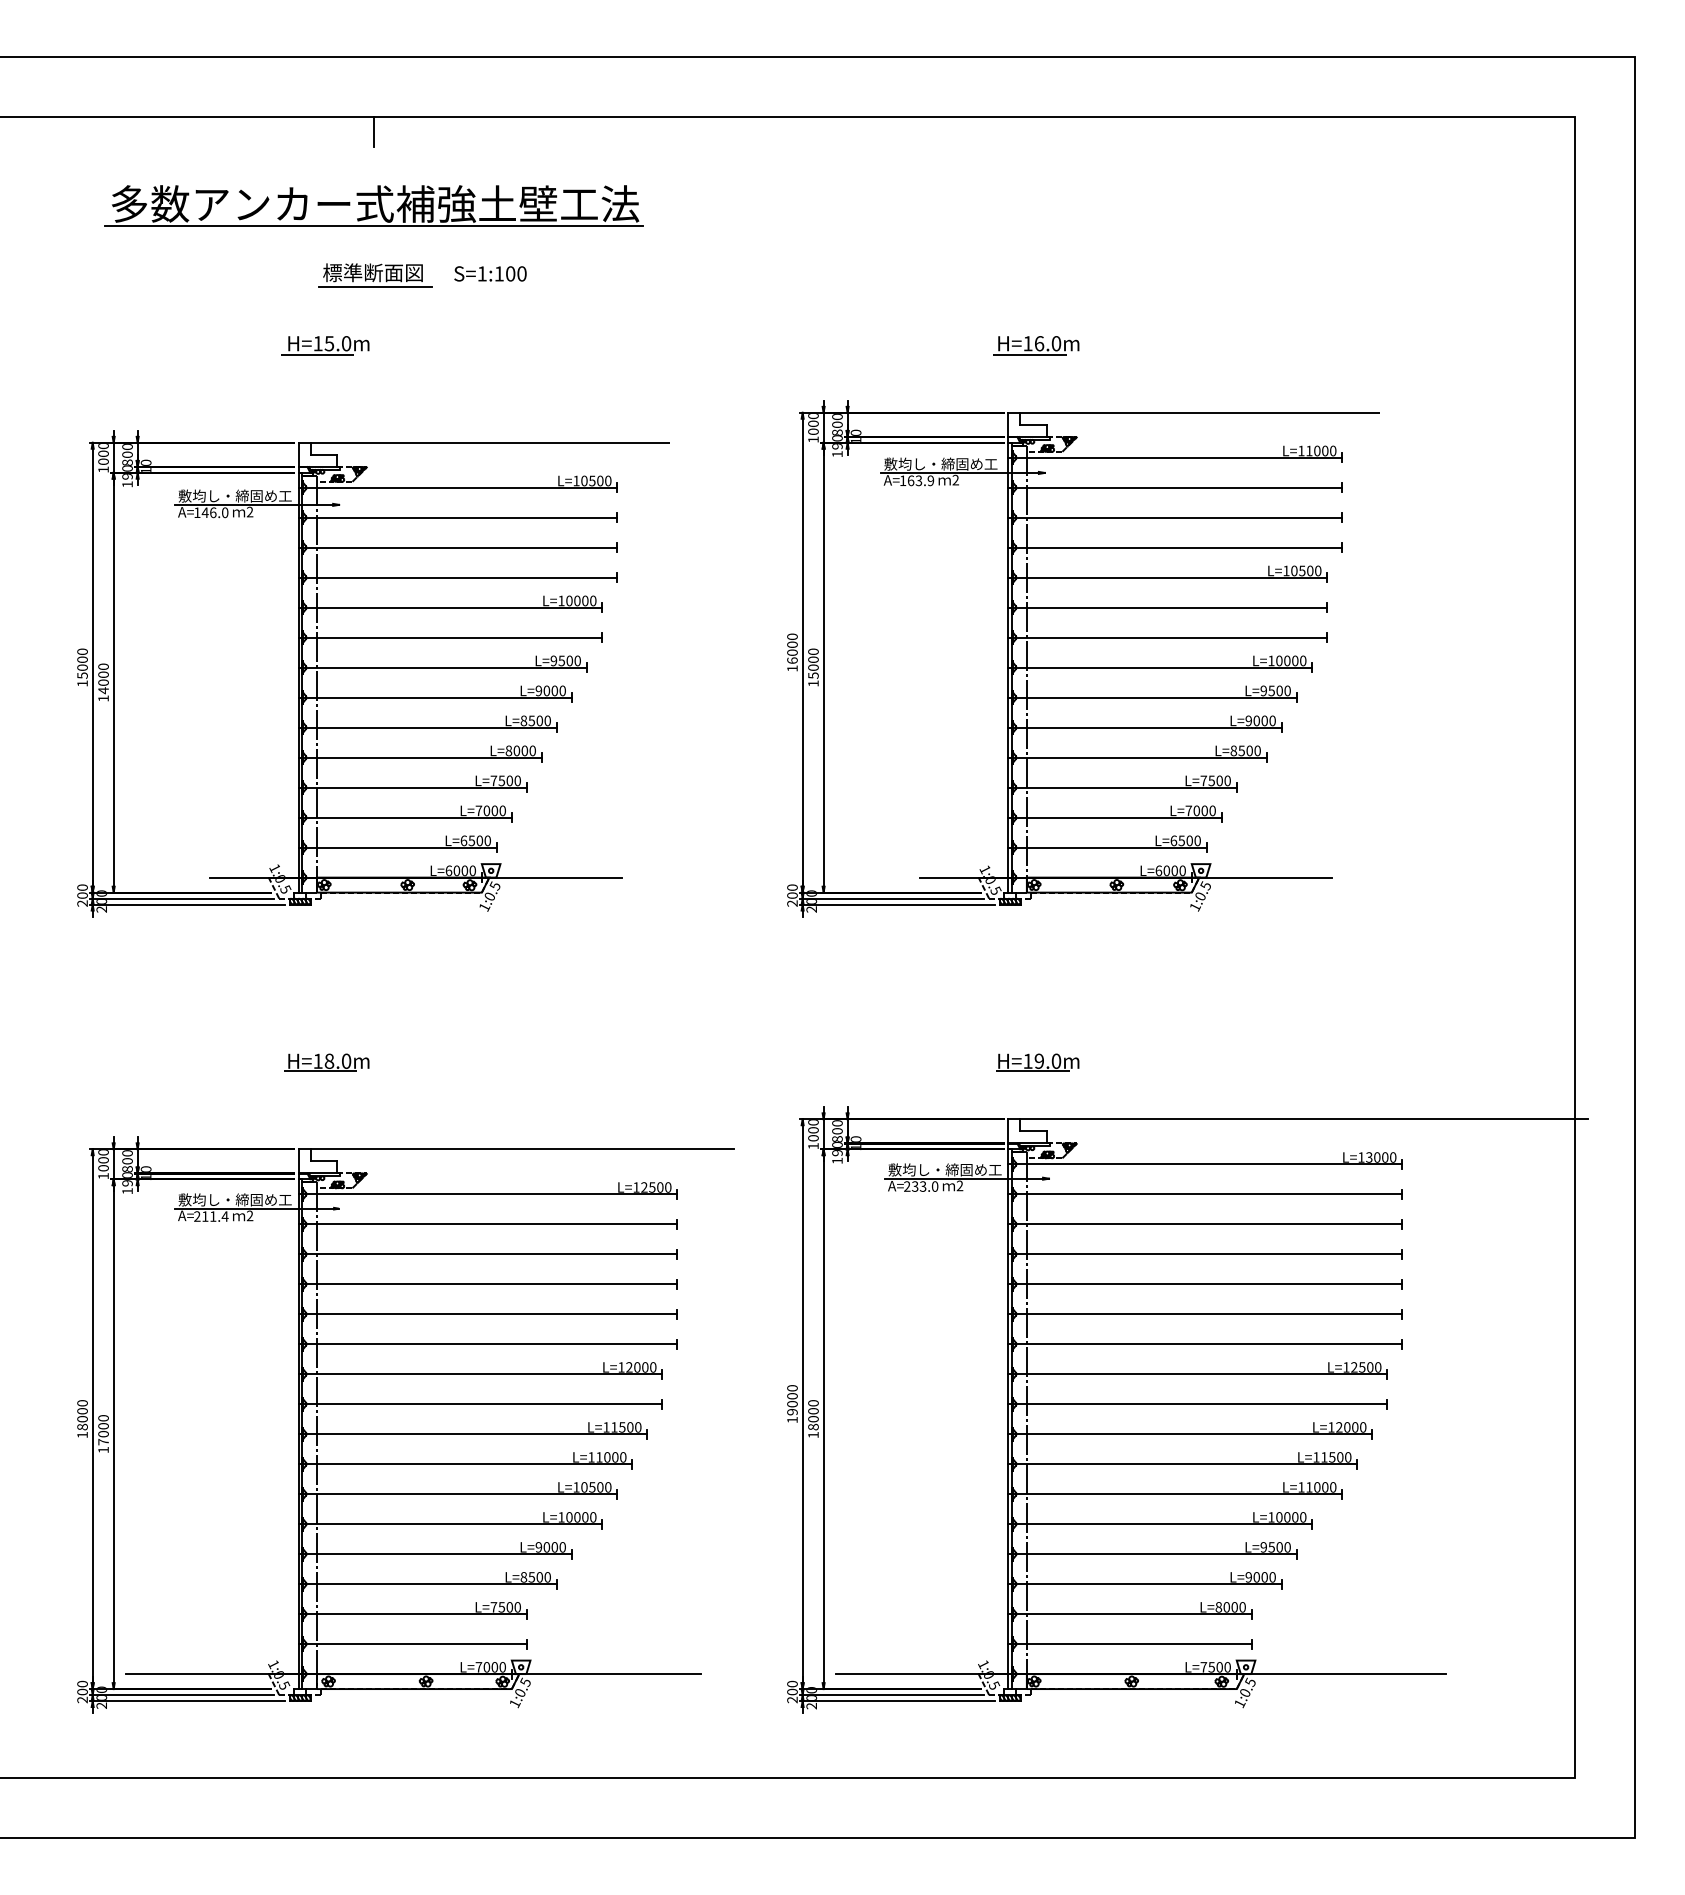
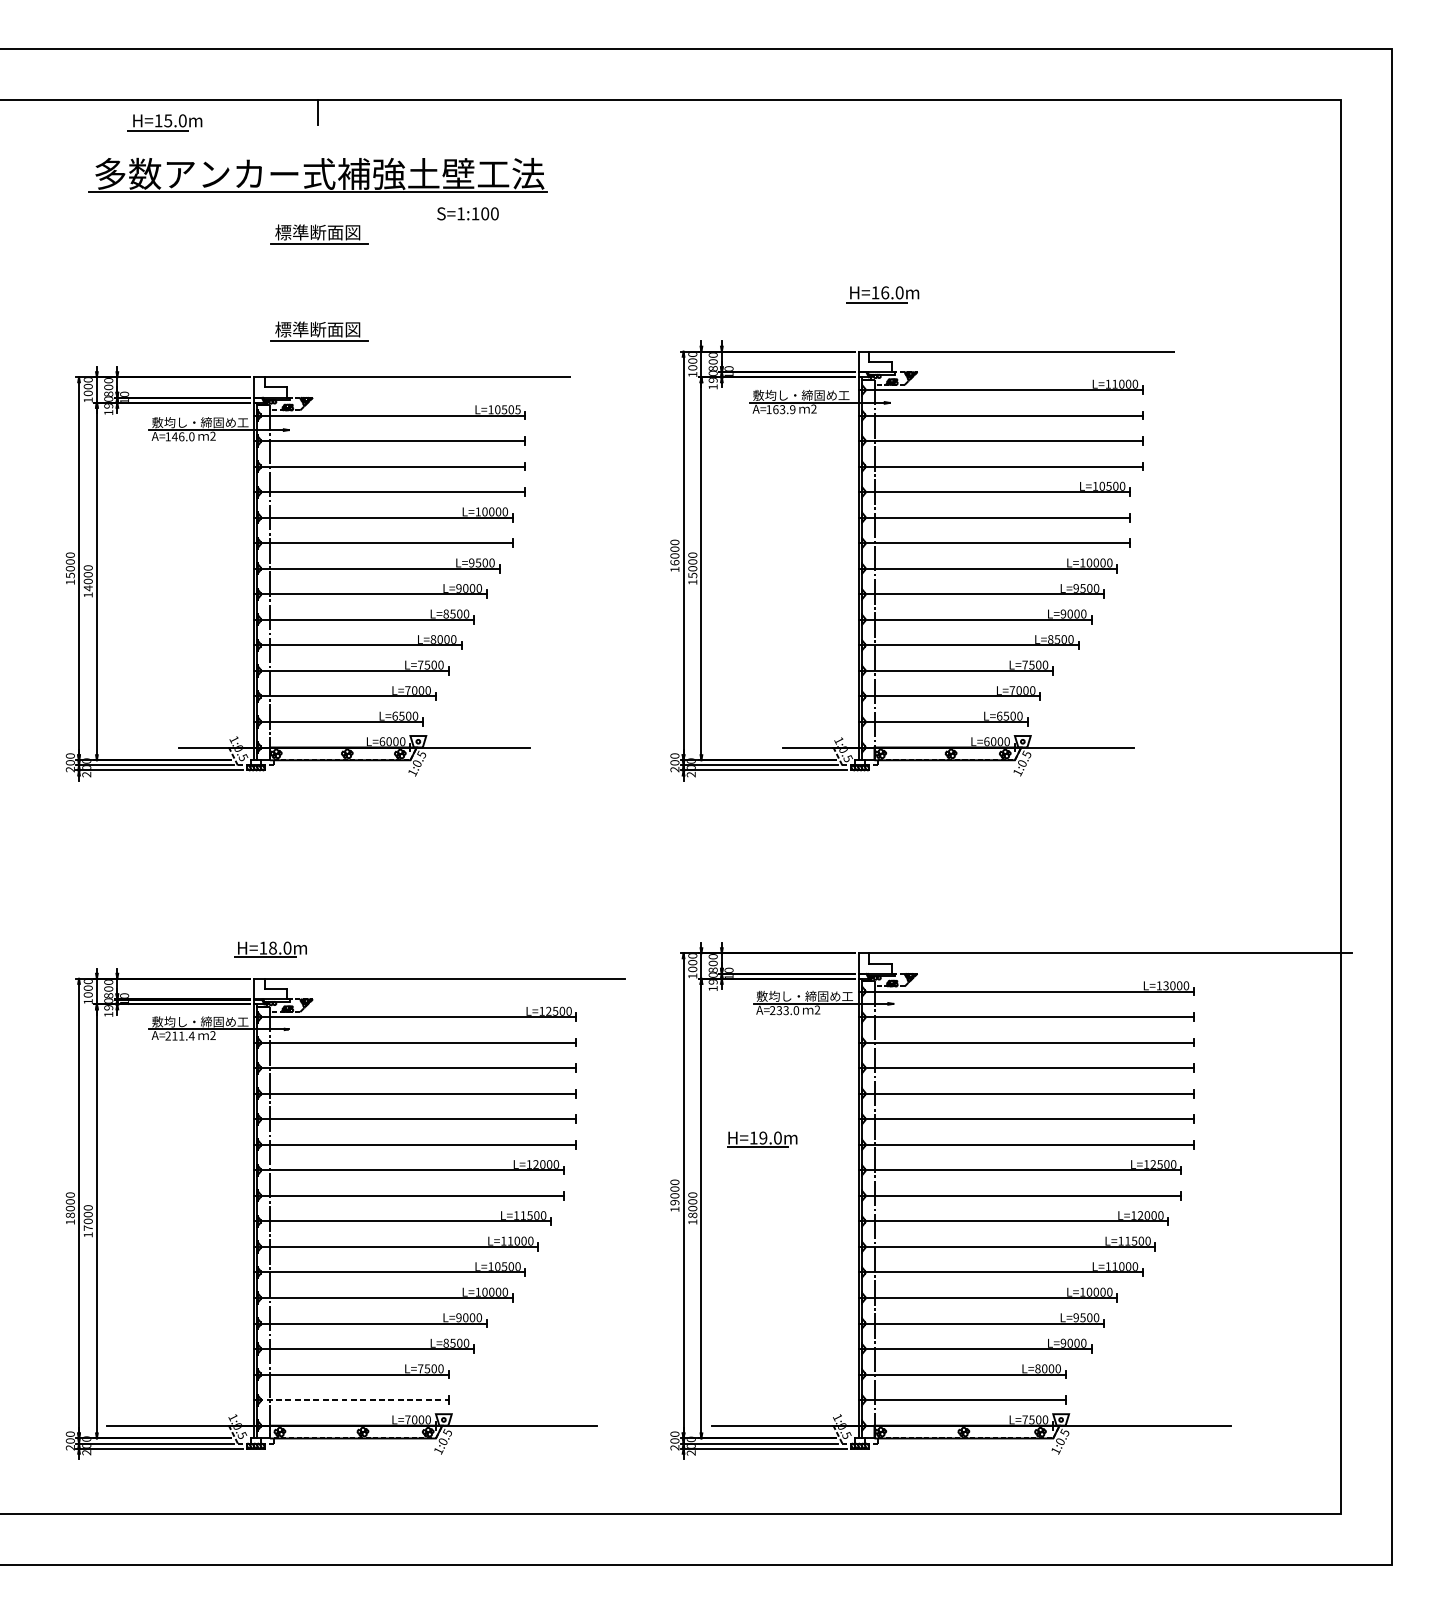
text: (490, 273) -> (468, 213), moved
part: (325, 345) -> (164, 122), moved
part: (375, 389) -> (319, 331), added
text: (608, 480) -> (518, 409), L=10500 -> L=10505
part: (326, 1062) -> (270, 949), moved
part: (1037, 1062) -> (761, 1139), moved
line: (414, 1644) -> (353, 1400), solid -> dashed

